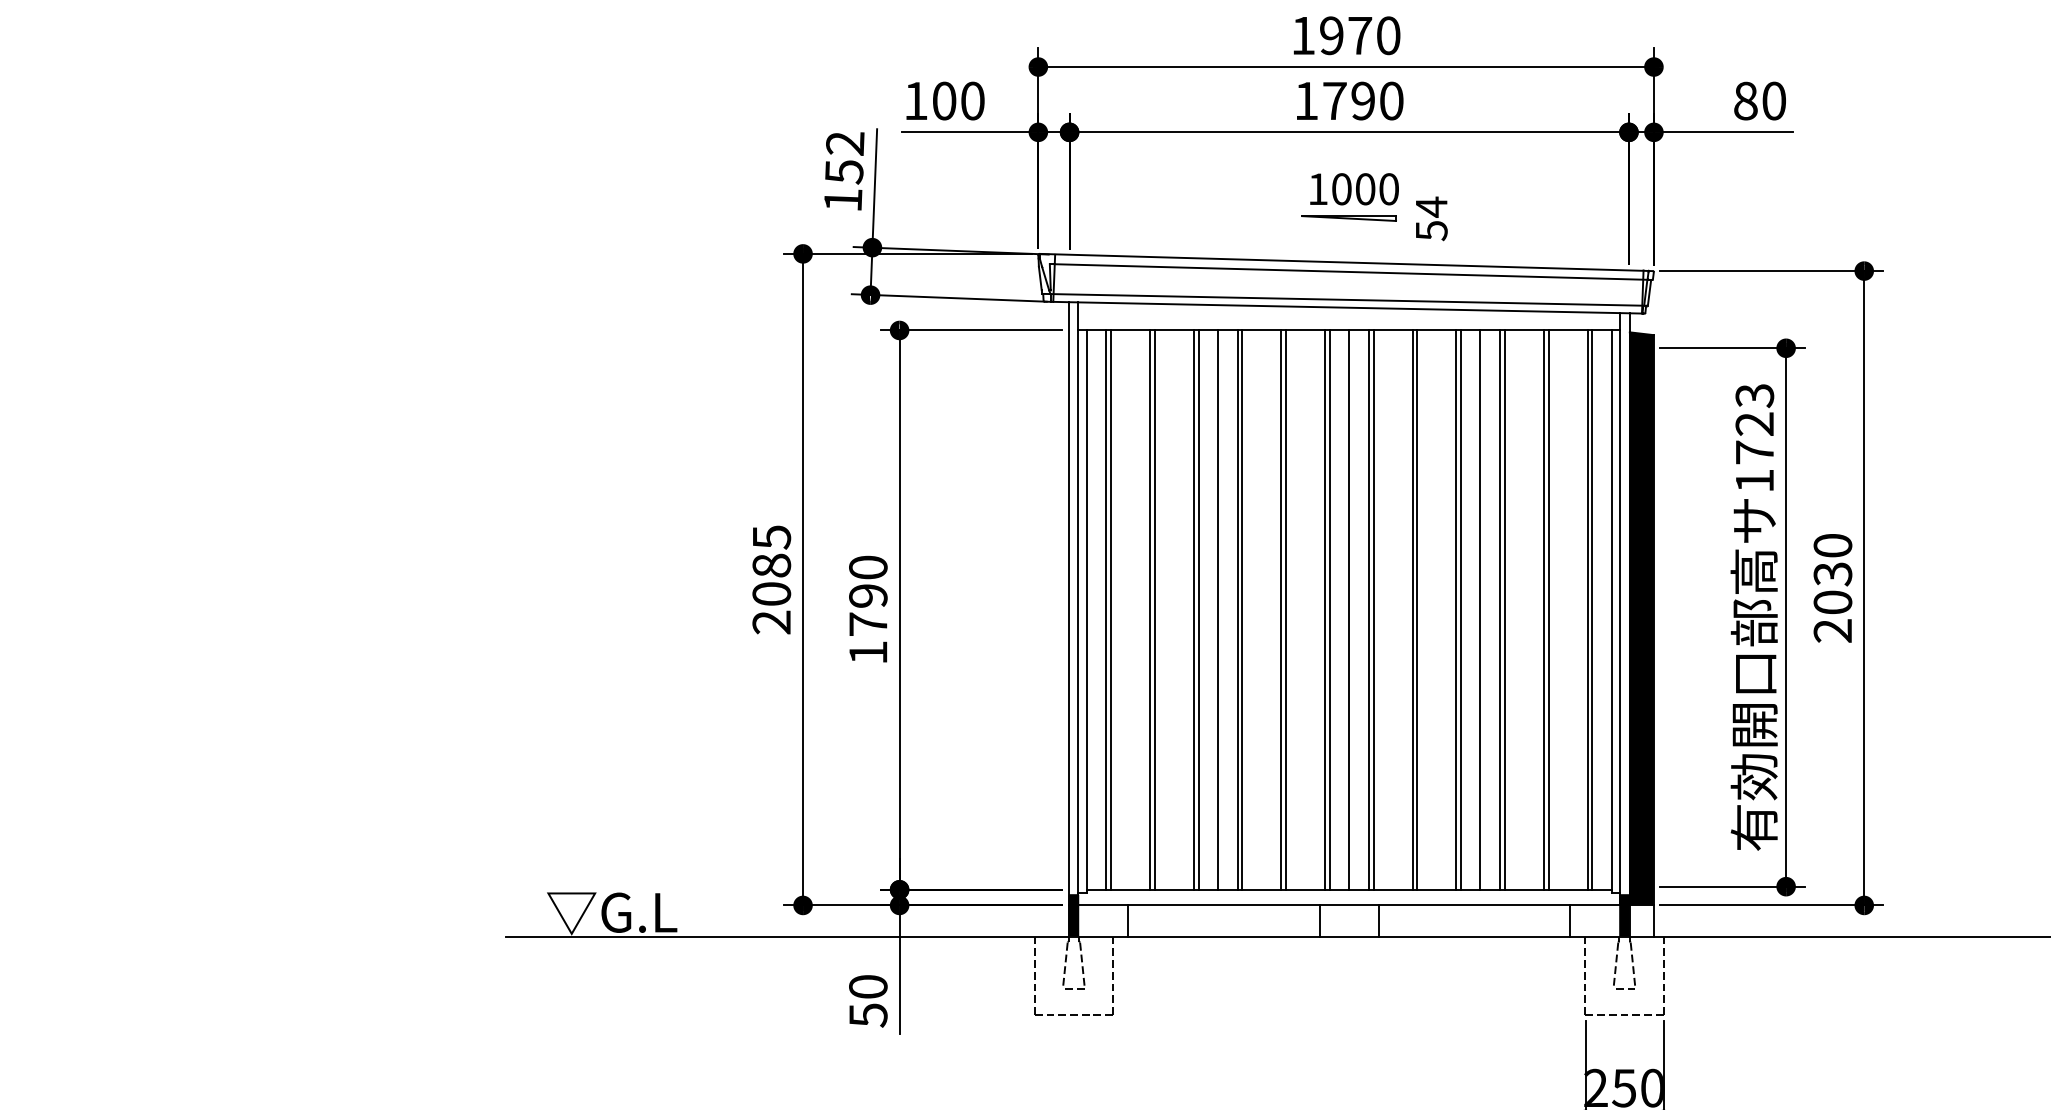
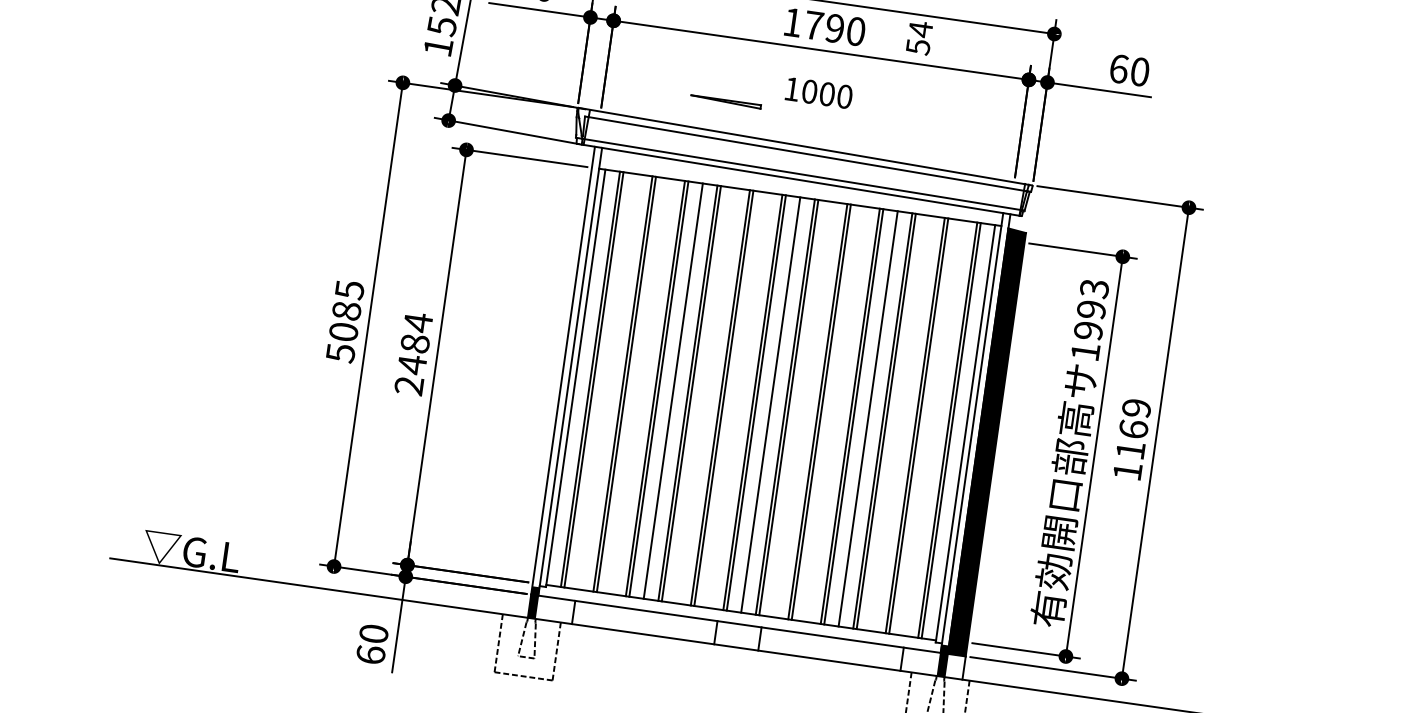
text: (1745, 100) -> (1118, 68), 80 -> 60
part: (1348, 218) -> (725, 101), moved
text: (1431, 218) -> (919, 37), moved
text: (1754, 438) -> (1089, 320), 1723 -> 1993
text: (1832, 588) -> (1131, 440), 2030 -> 1169
text: (868, 609) -> (413, 353), 1790 -> 2484
text: (771, 622) -> (340, 353), 2085 -> 5085
text: (868, 1015) -> (371, 655), 50 -> 60

